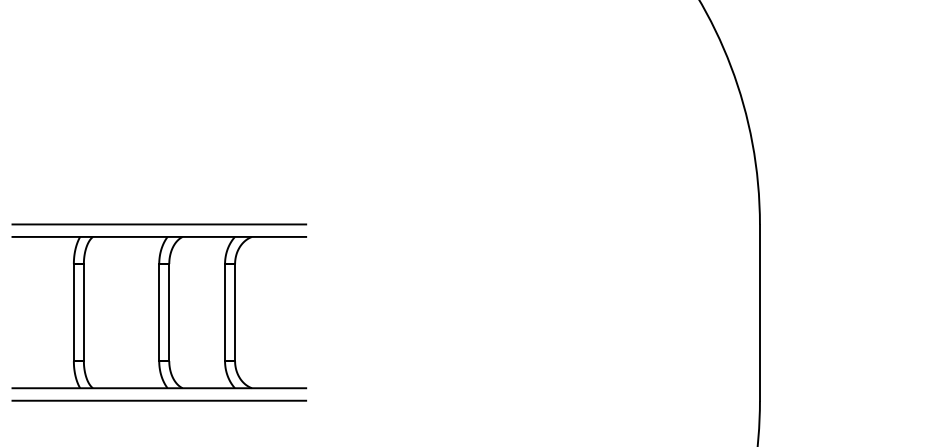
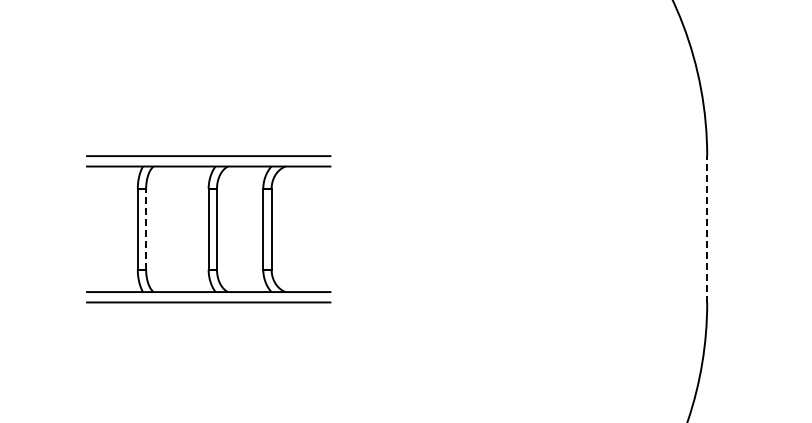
line: (84, 311) -> (146, 228), solid -> dashed
line: (760, 312) -> (707, 229), solid -> dashed

